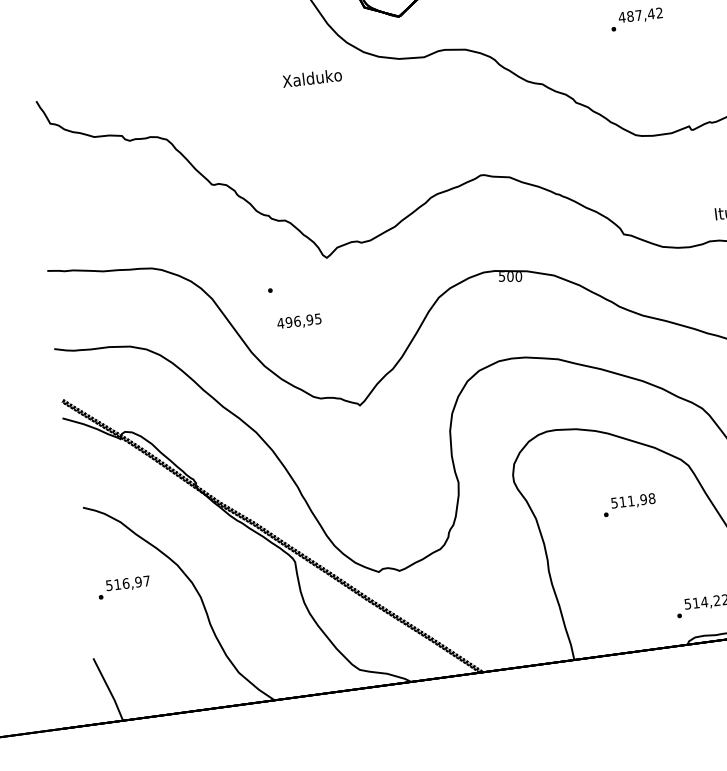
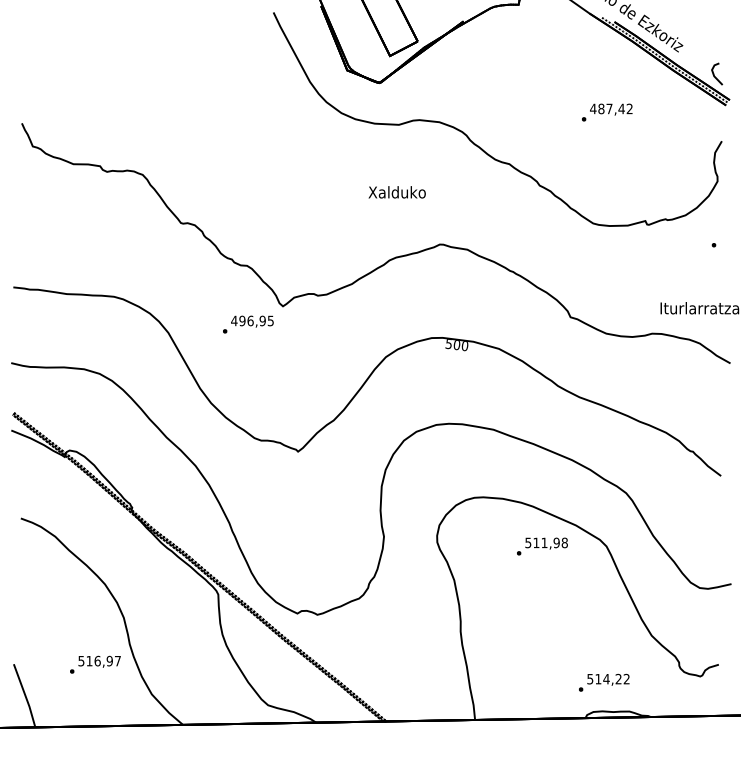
text: (311, 78) -> (396, 192), moved
text: (299, 321) -> (252, 321), moved
text: (629, 504) -> (542, 546), moved
text: (124, 587) -> (95, 664), moved

